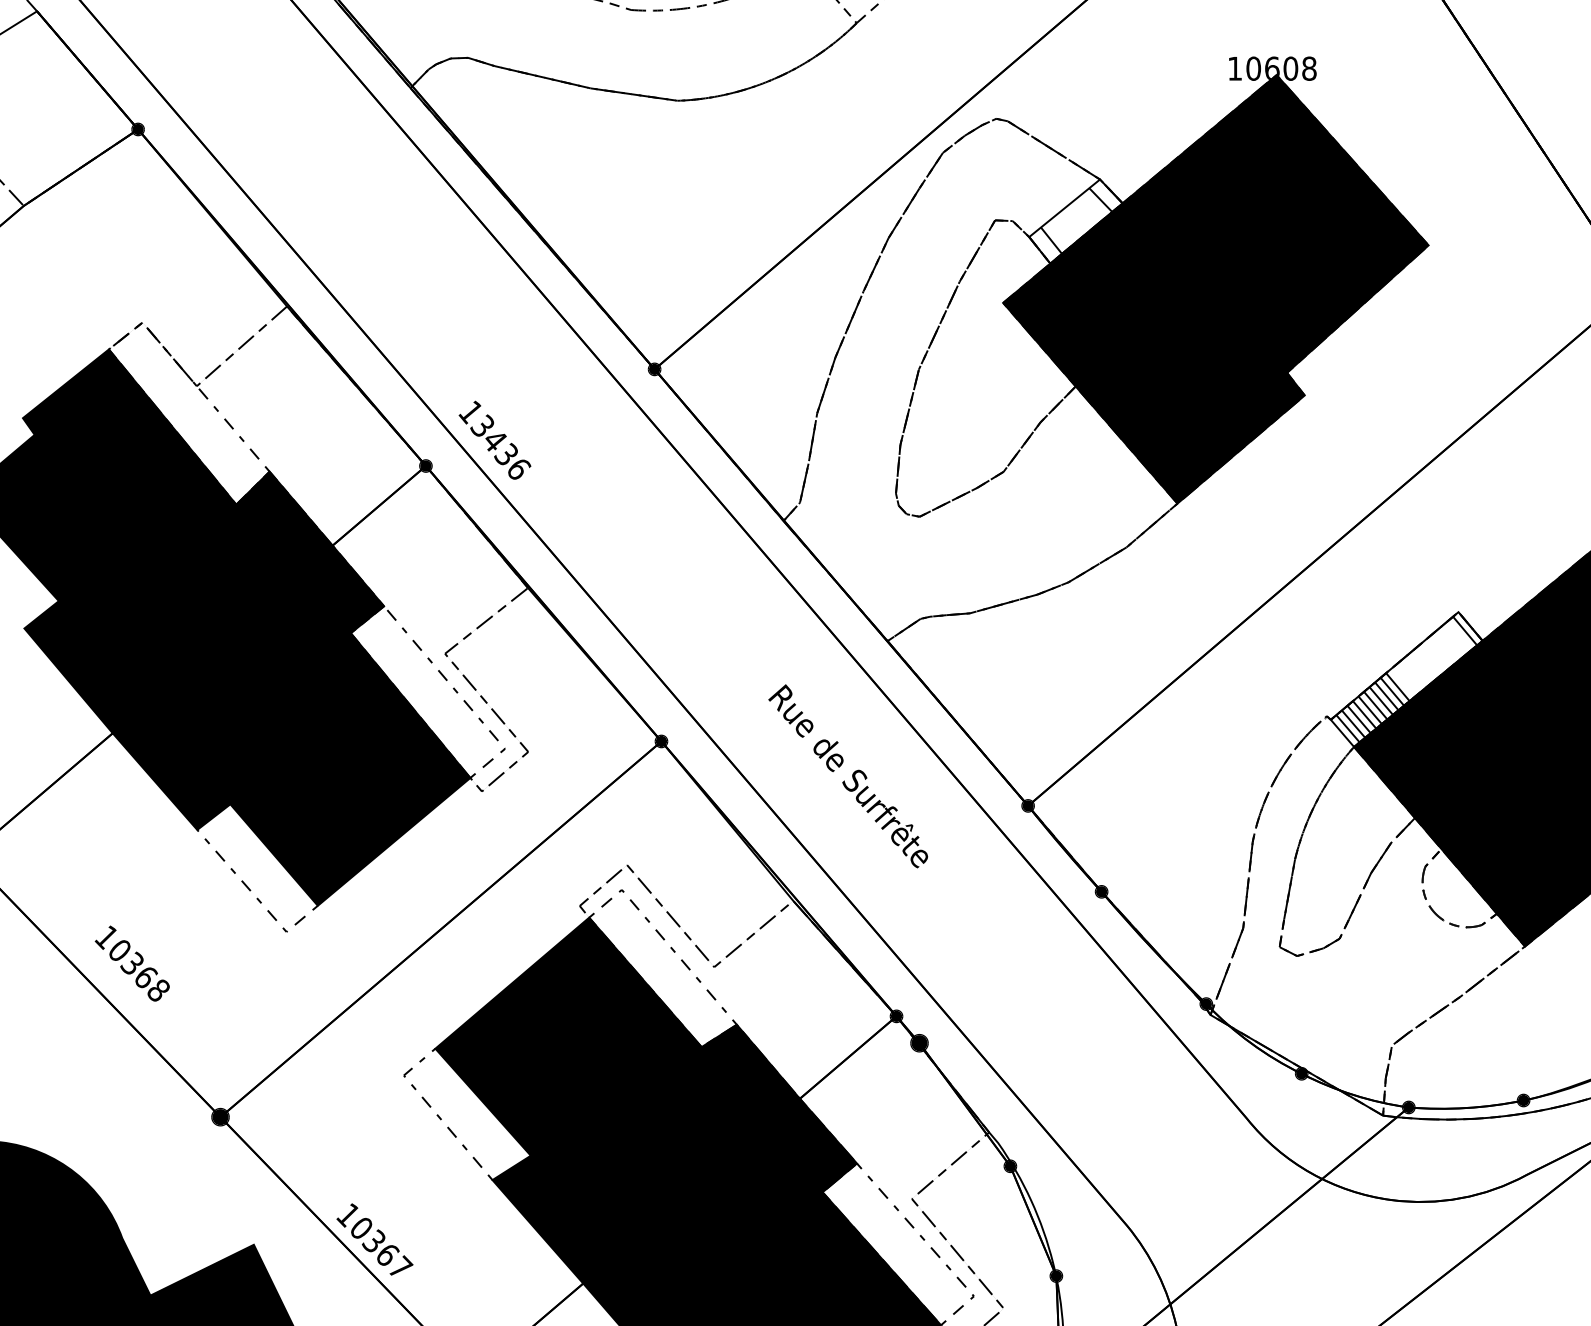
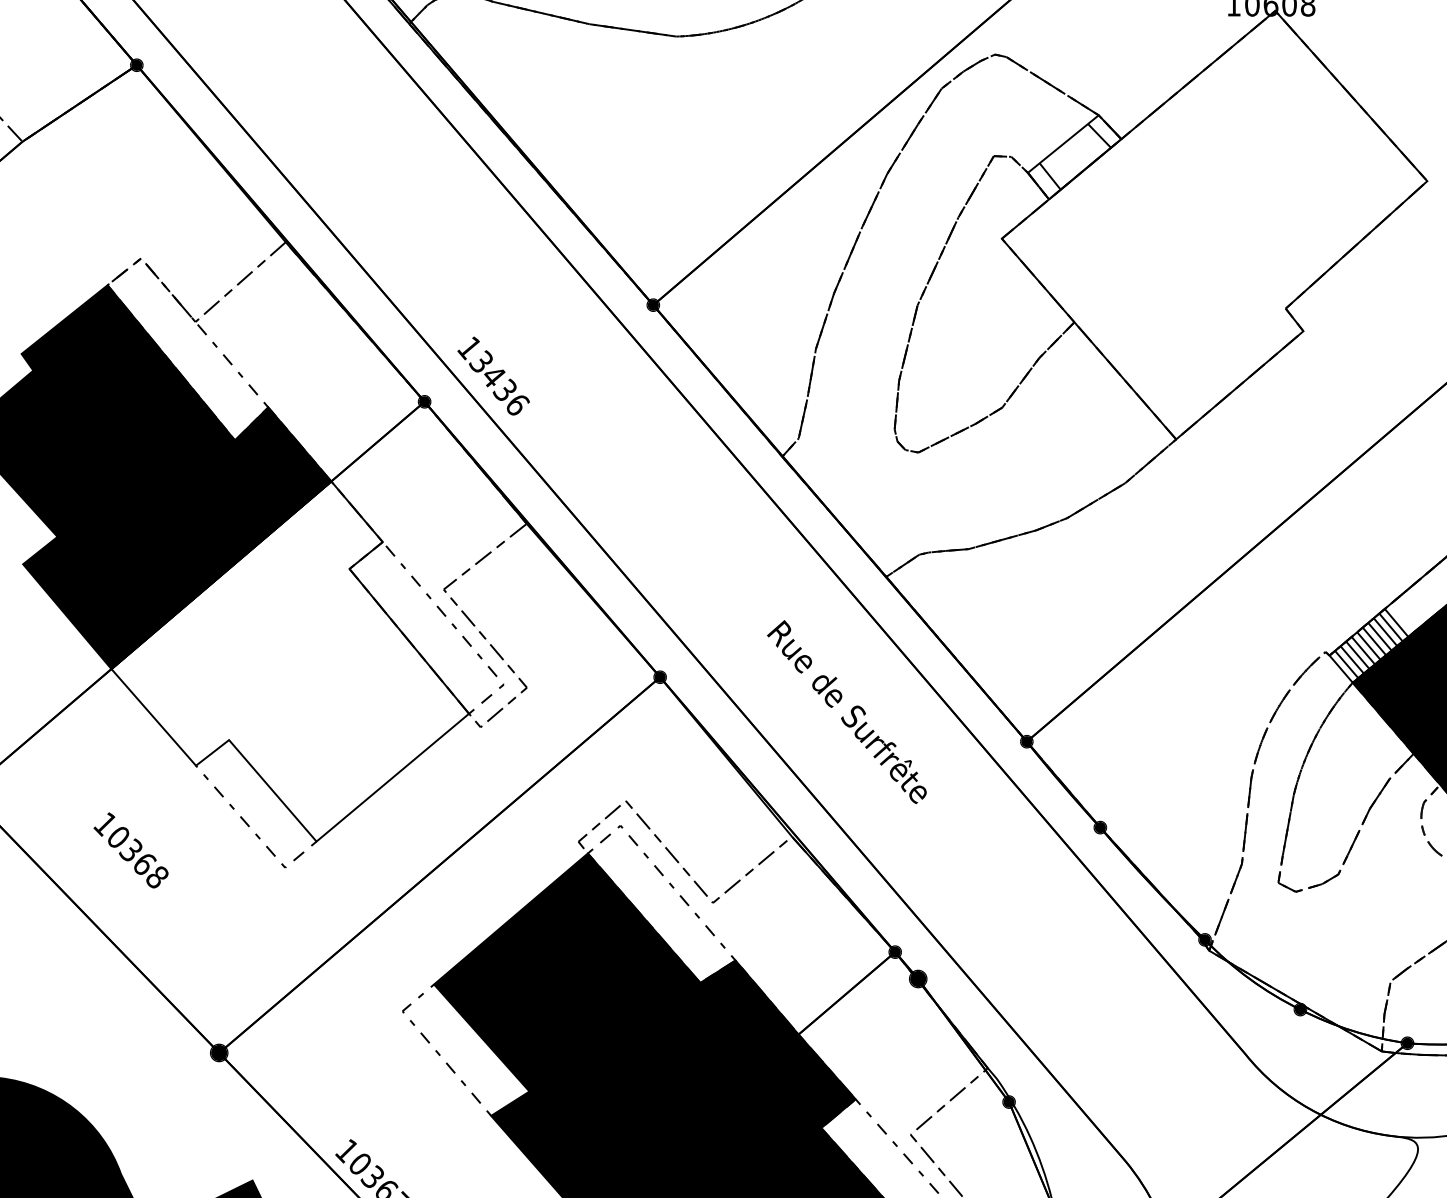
fill: (1215, 289) -> (1214, 225), removed
fill: (291, 725) -> (290, 661), removed
text: (131, 963) -> (130, 850), moved

